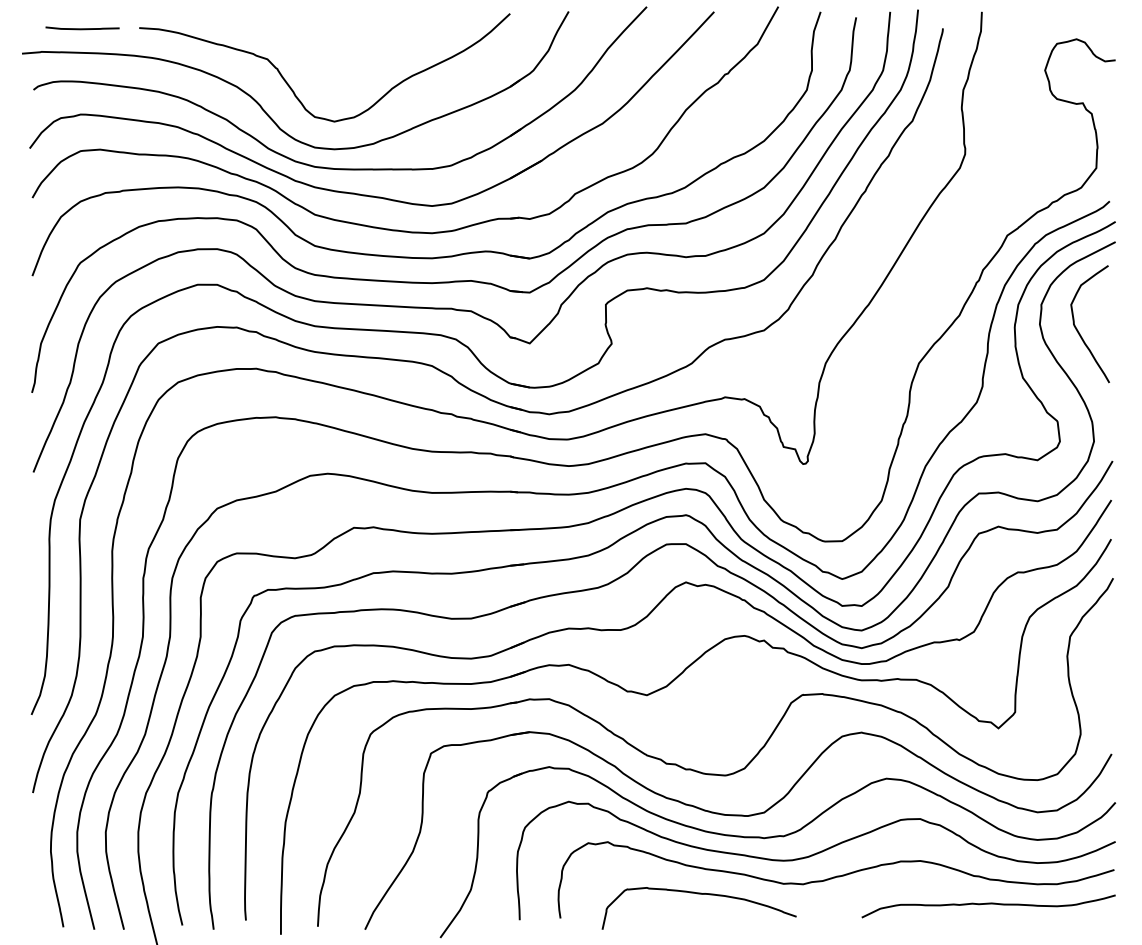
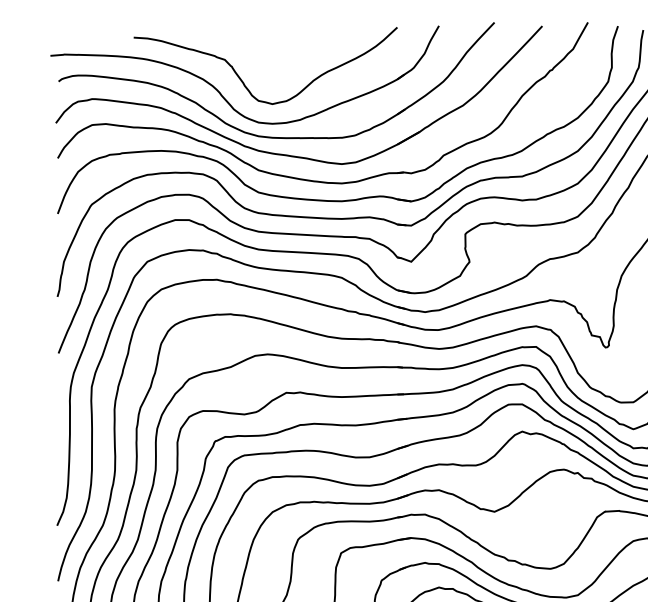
curve: (82, 28) -> (93, 37), removed

